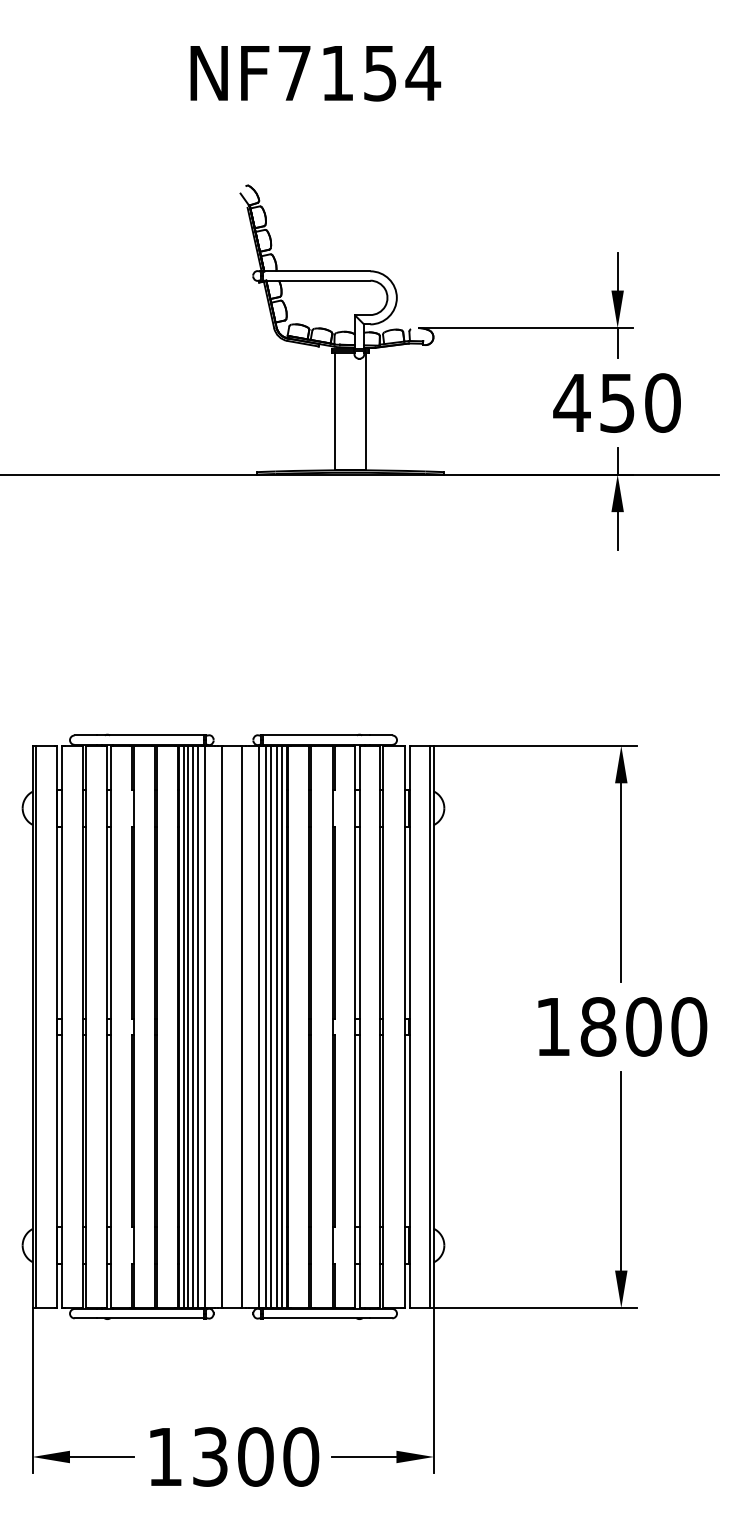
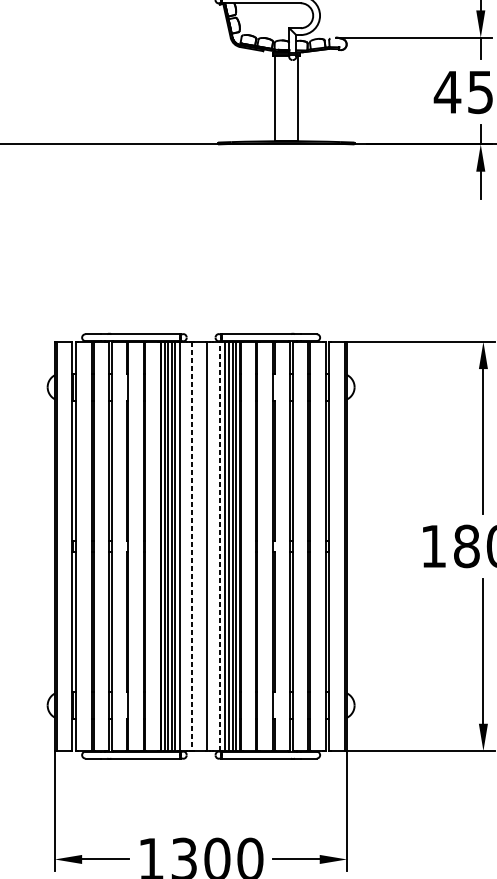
line: (259, 1026) -> (220, 546), solid -> dashed
line: (221, 1027) -> (192, 546), solid -> dashed

